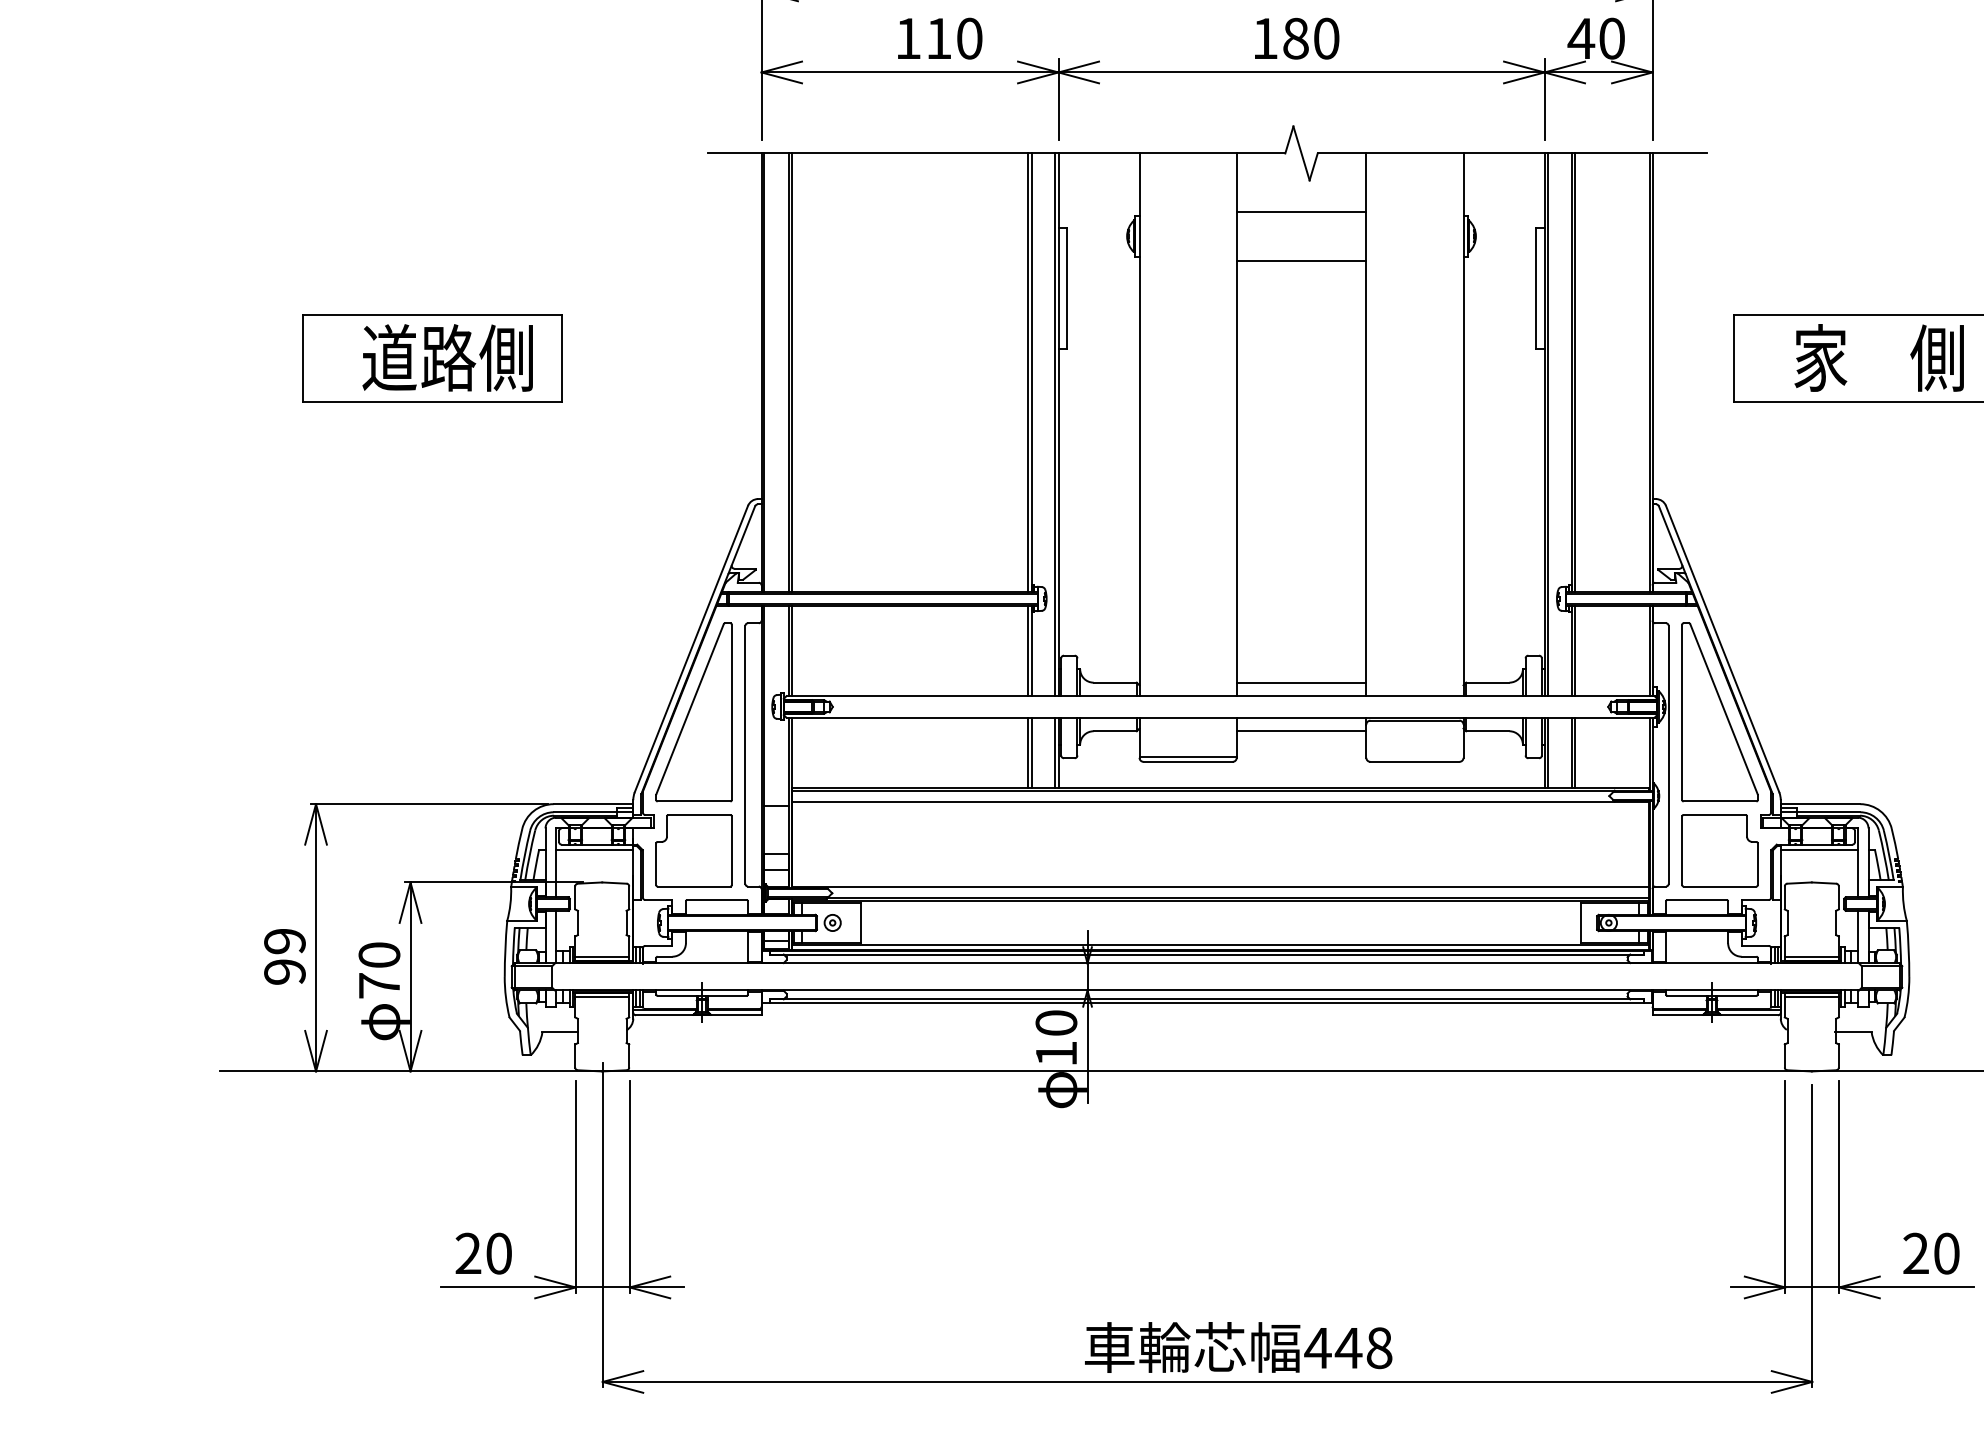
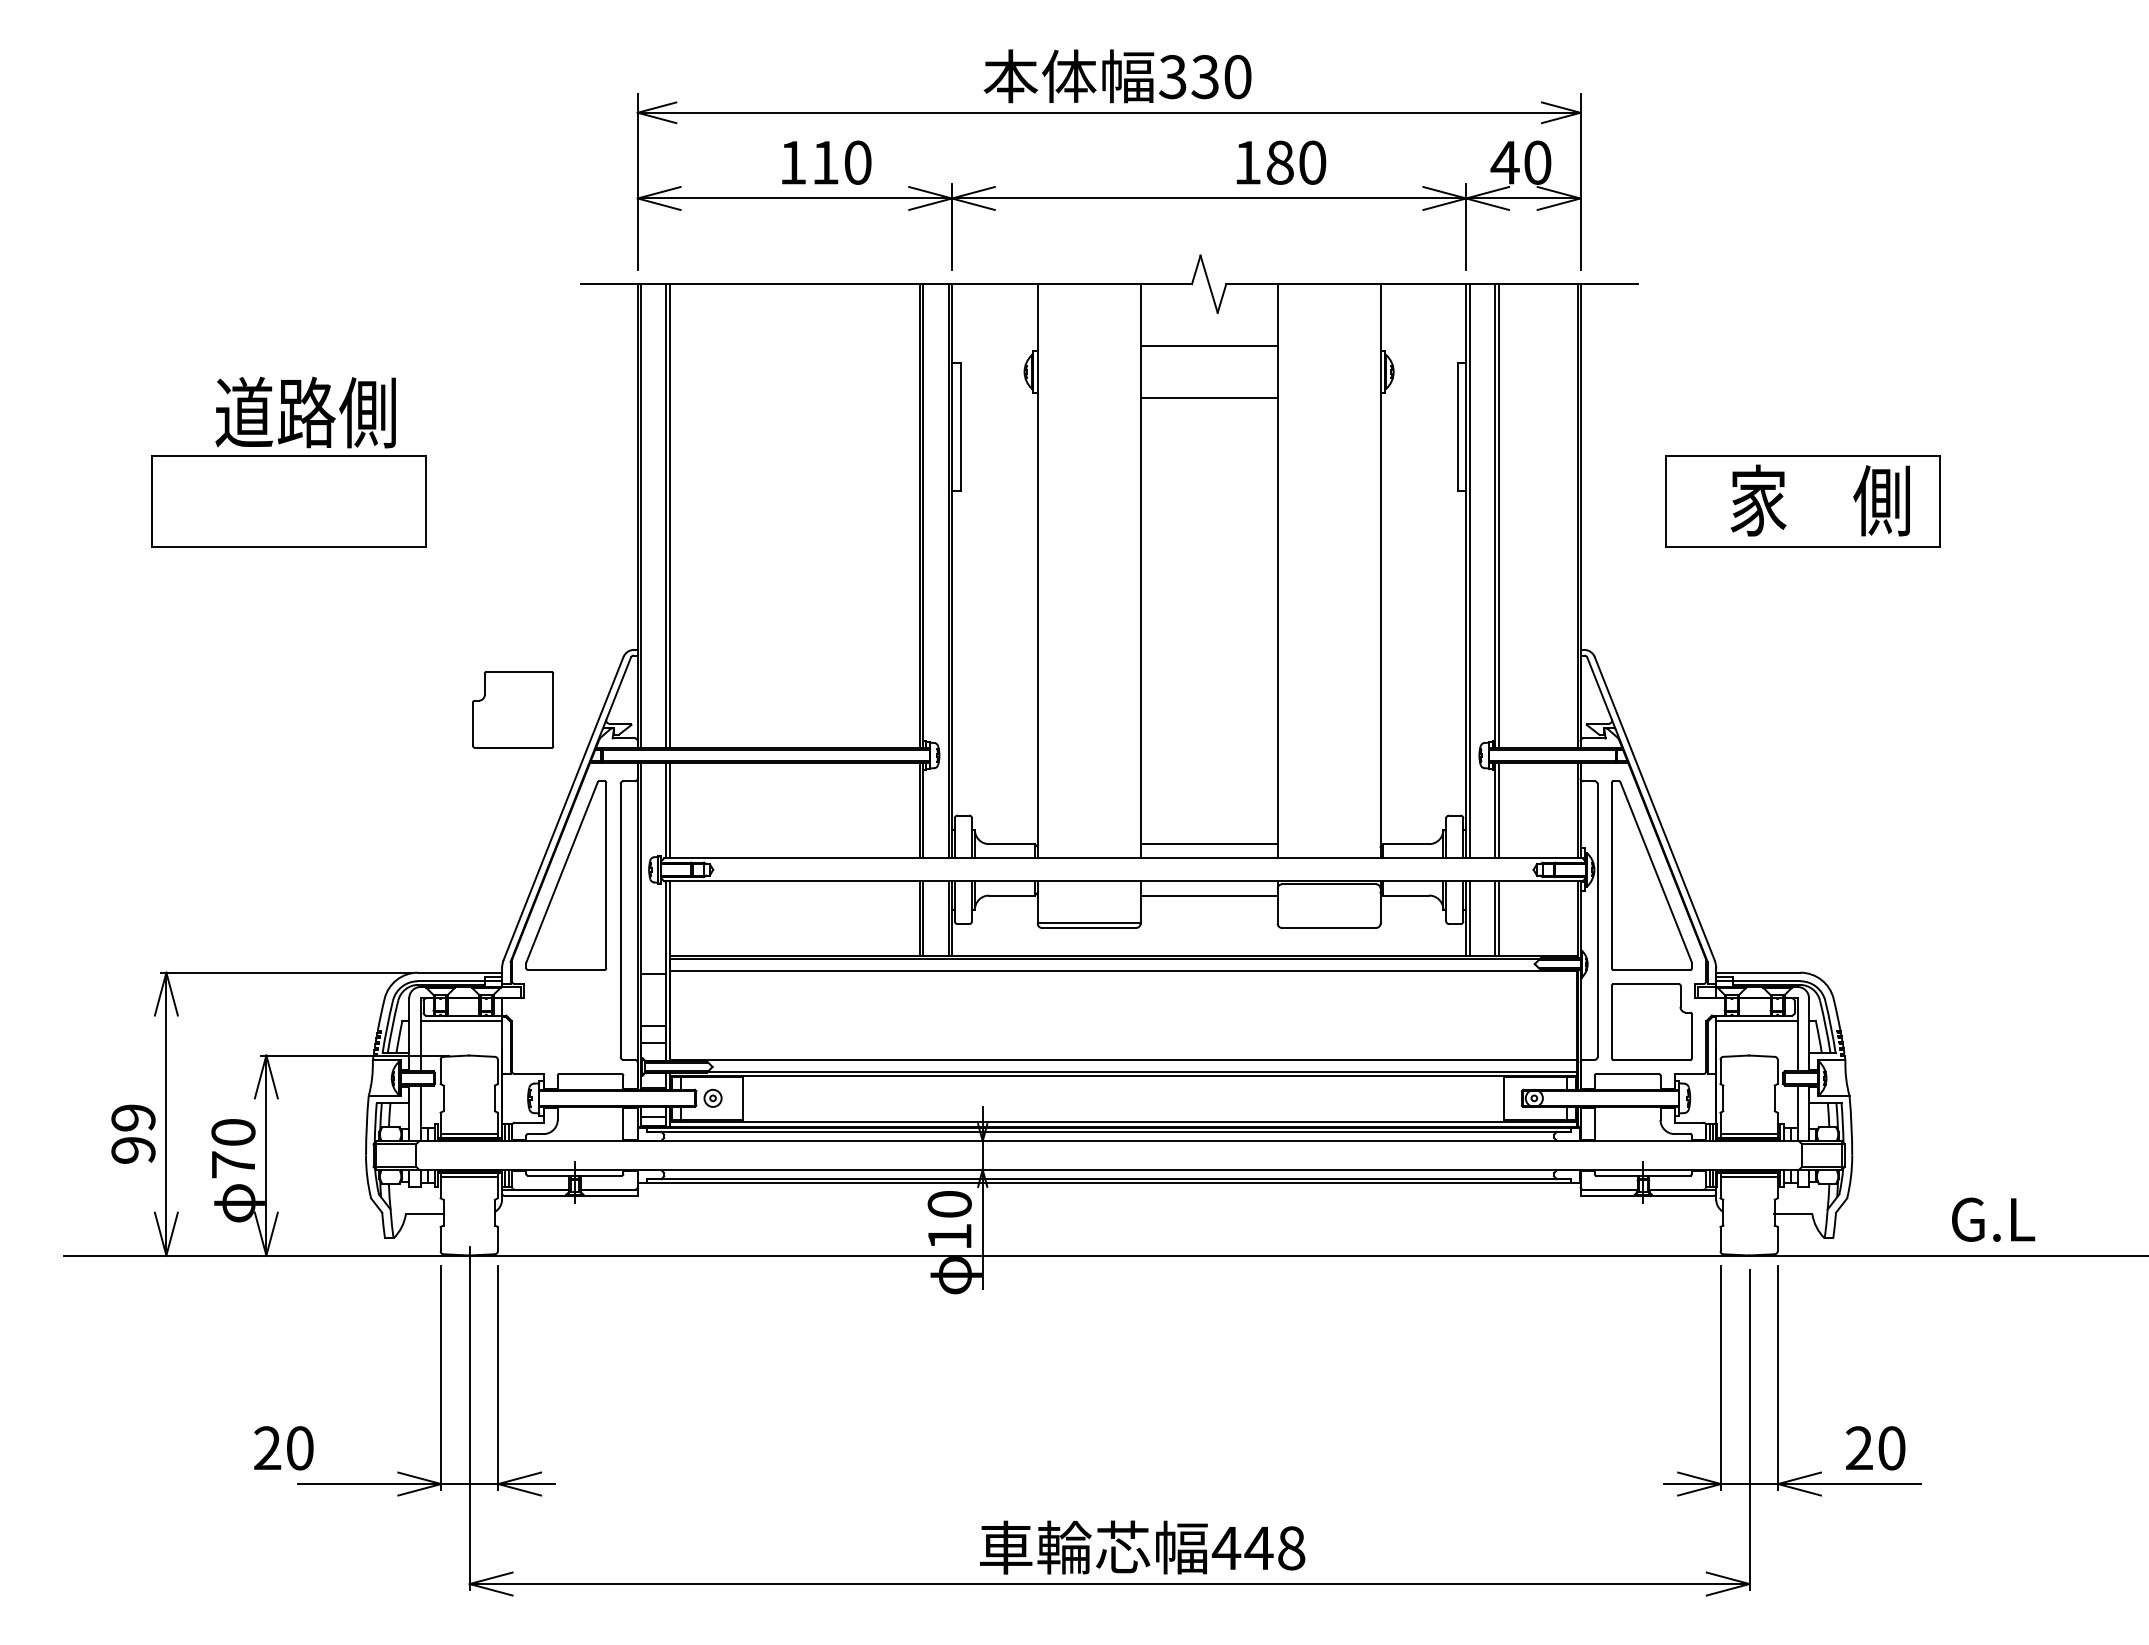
text: (1297, 38) -> (1281, 162), moved
text: (447, 357) -> (305, 412), moved
part: (694, 850) -> (513, 709), moved
text: (483, 1253) -> (283, 1448), moved

